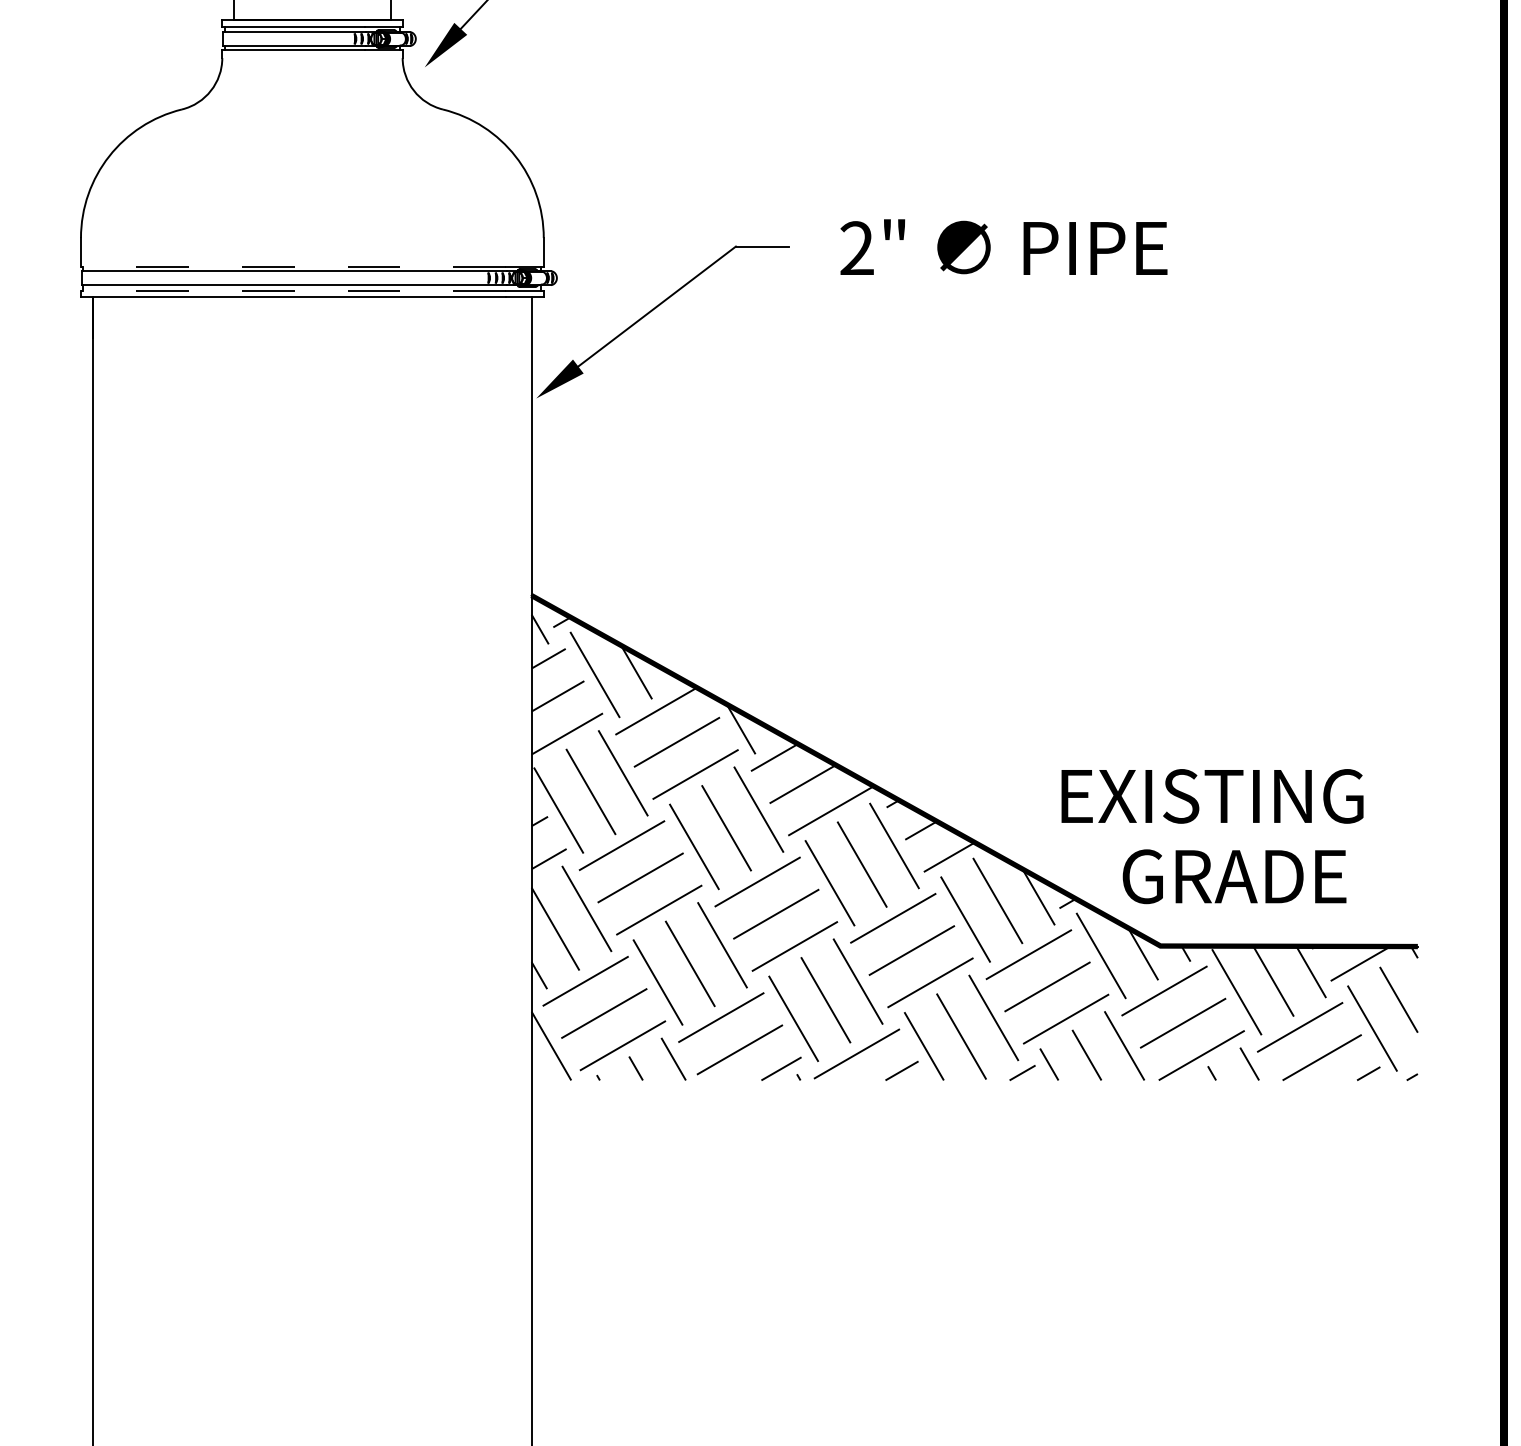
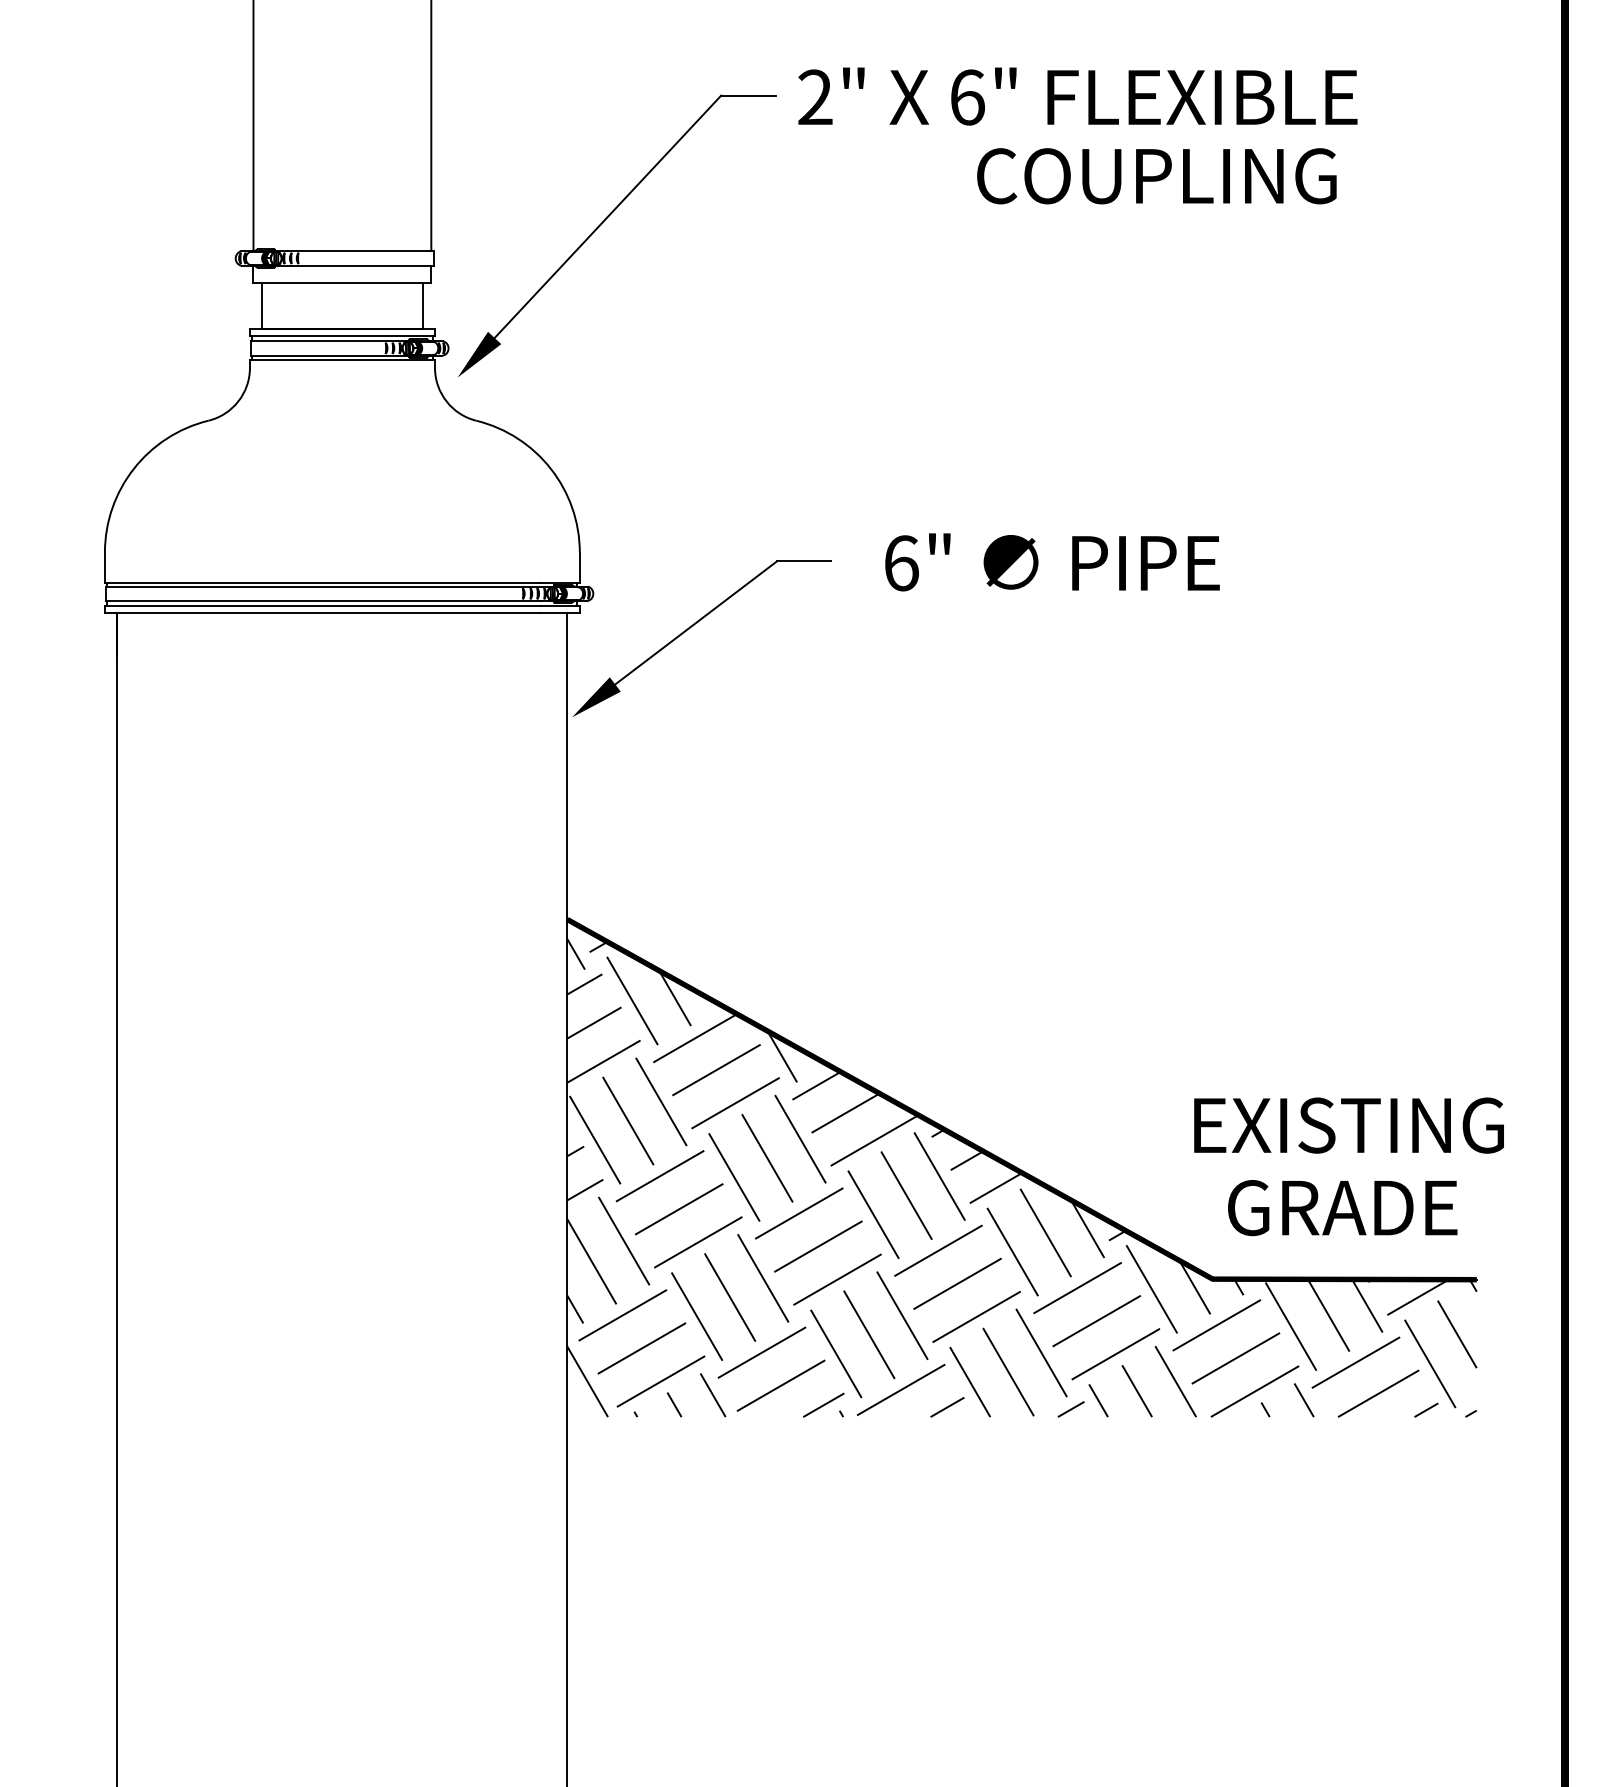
text: (857, 248) -> (901, 563), 2" -> 6"
line: (293, 267) -> (322, 582), dashed -> solid
line: (293, 290) -> (322, 606), dashed -> solid
text: (1211, 796) -> (1348, 1125), moved
text: (1234, 877) -> (1342, 1208), moved

